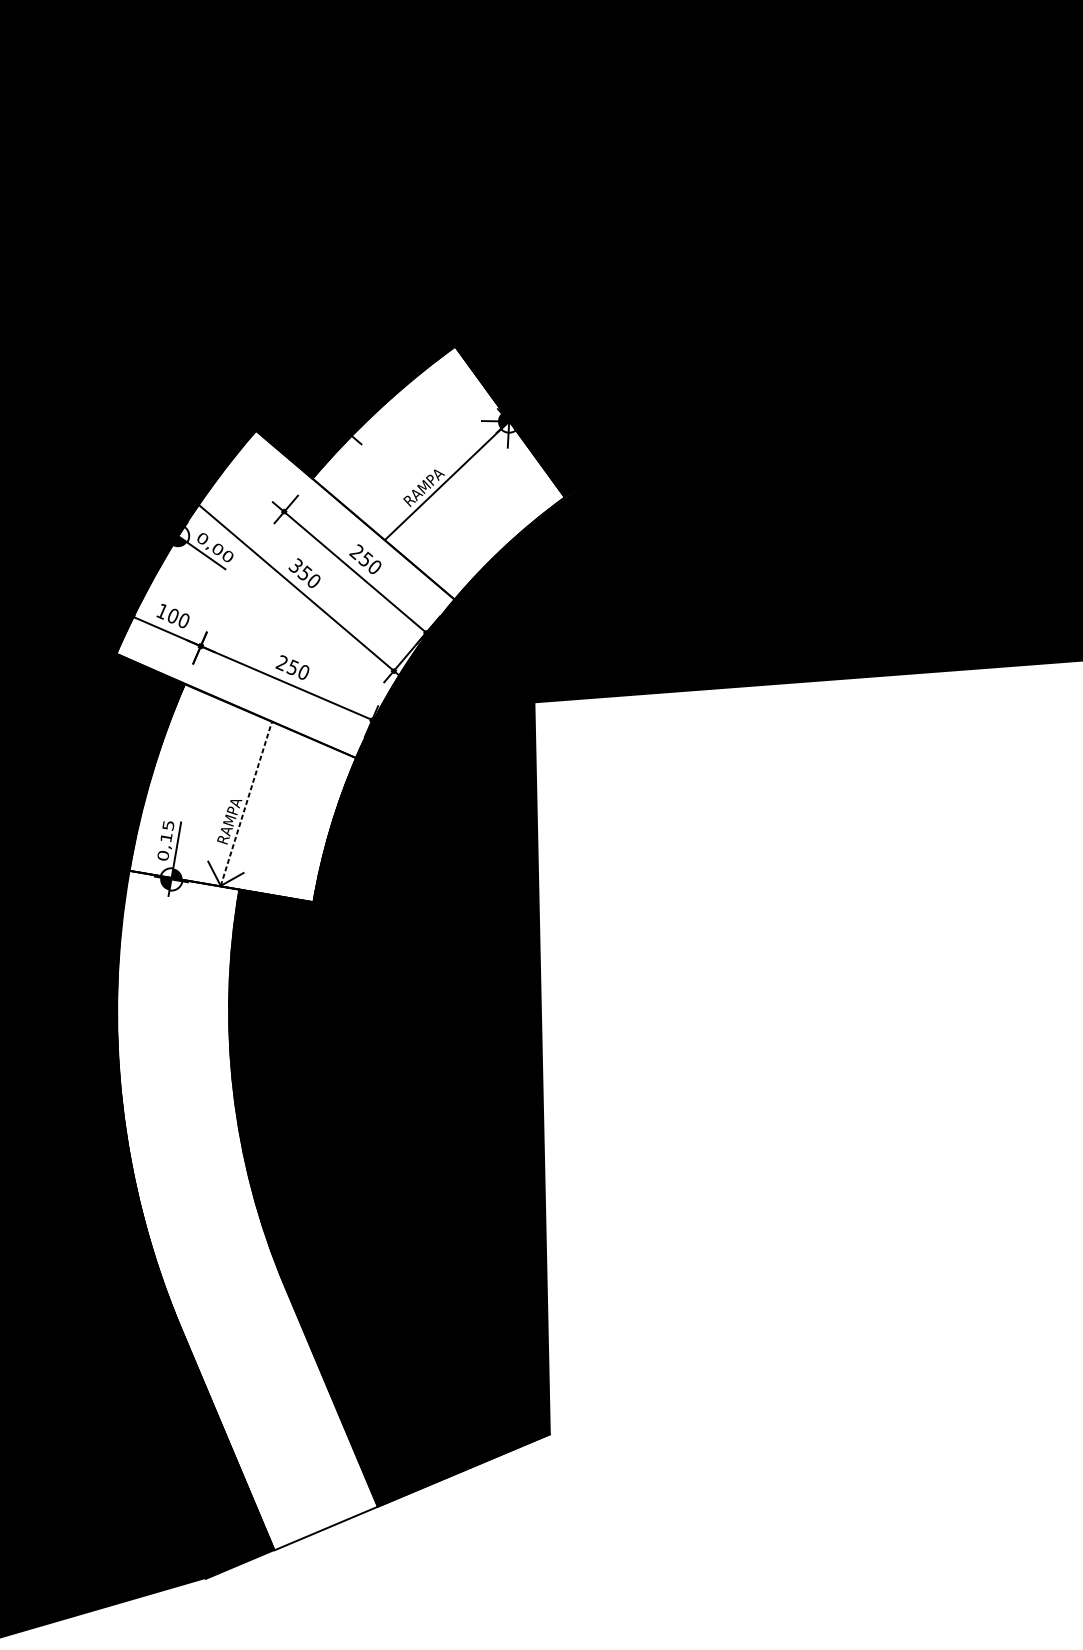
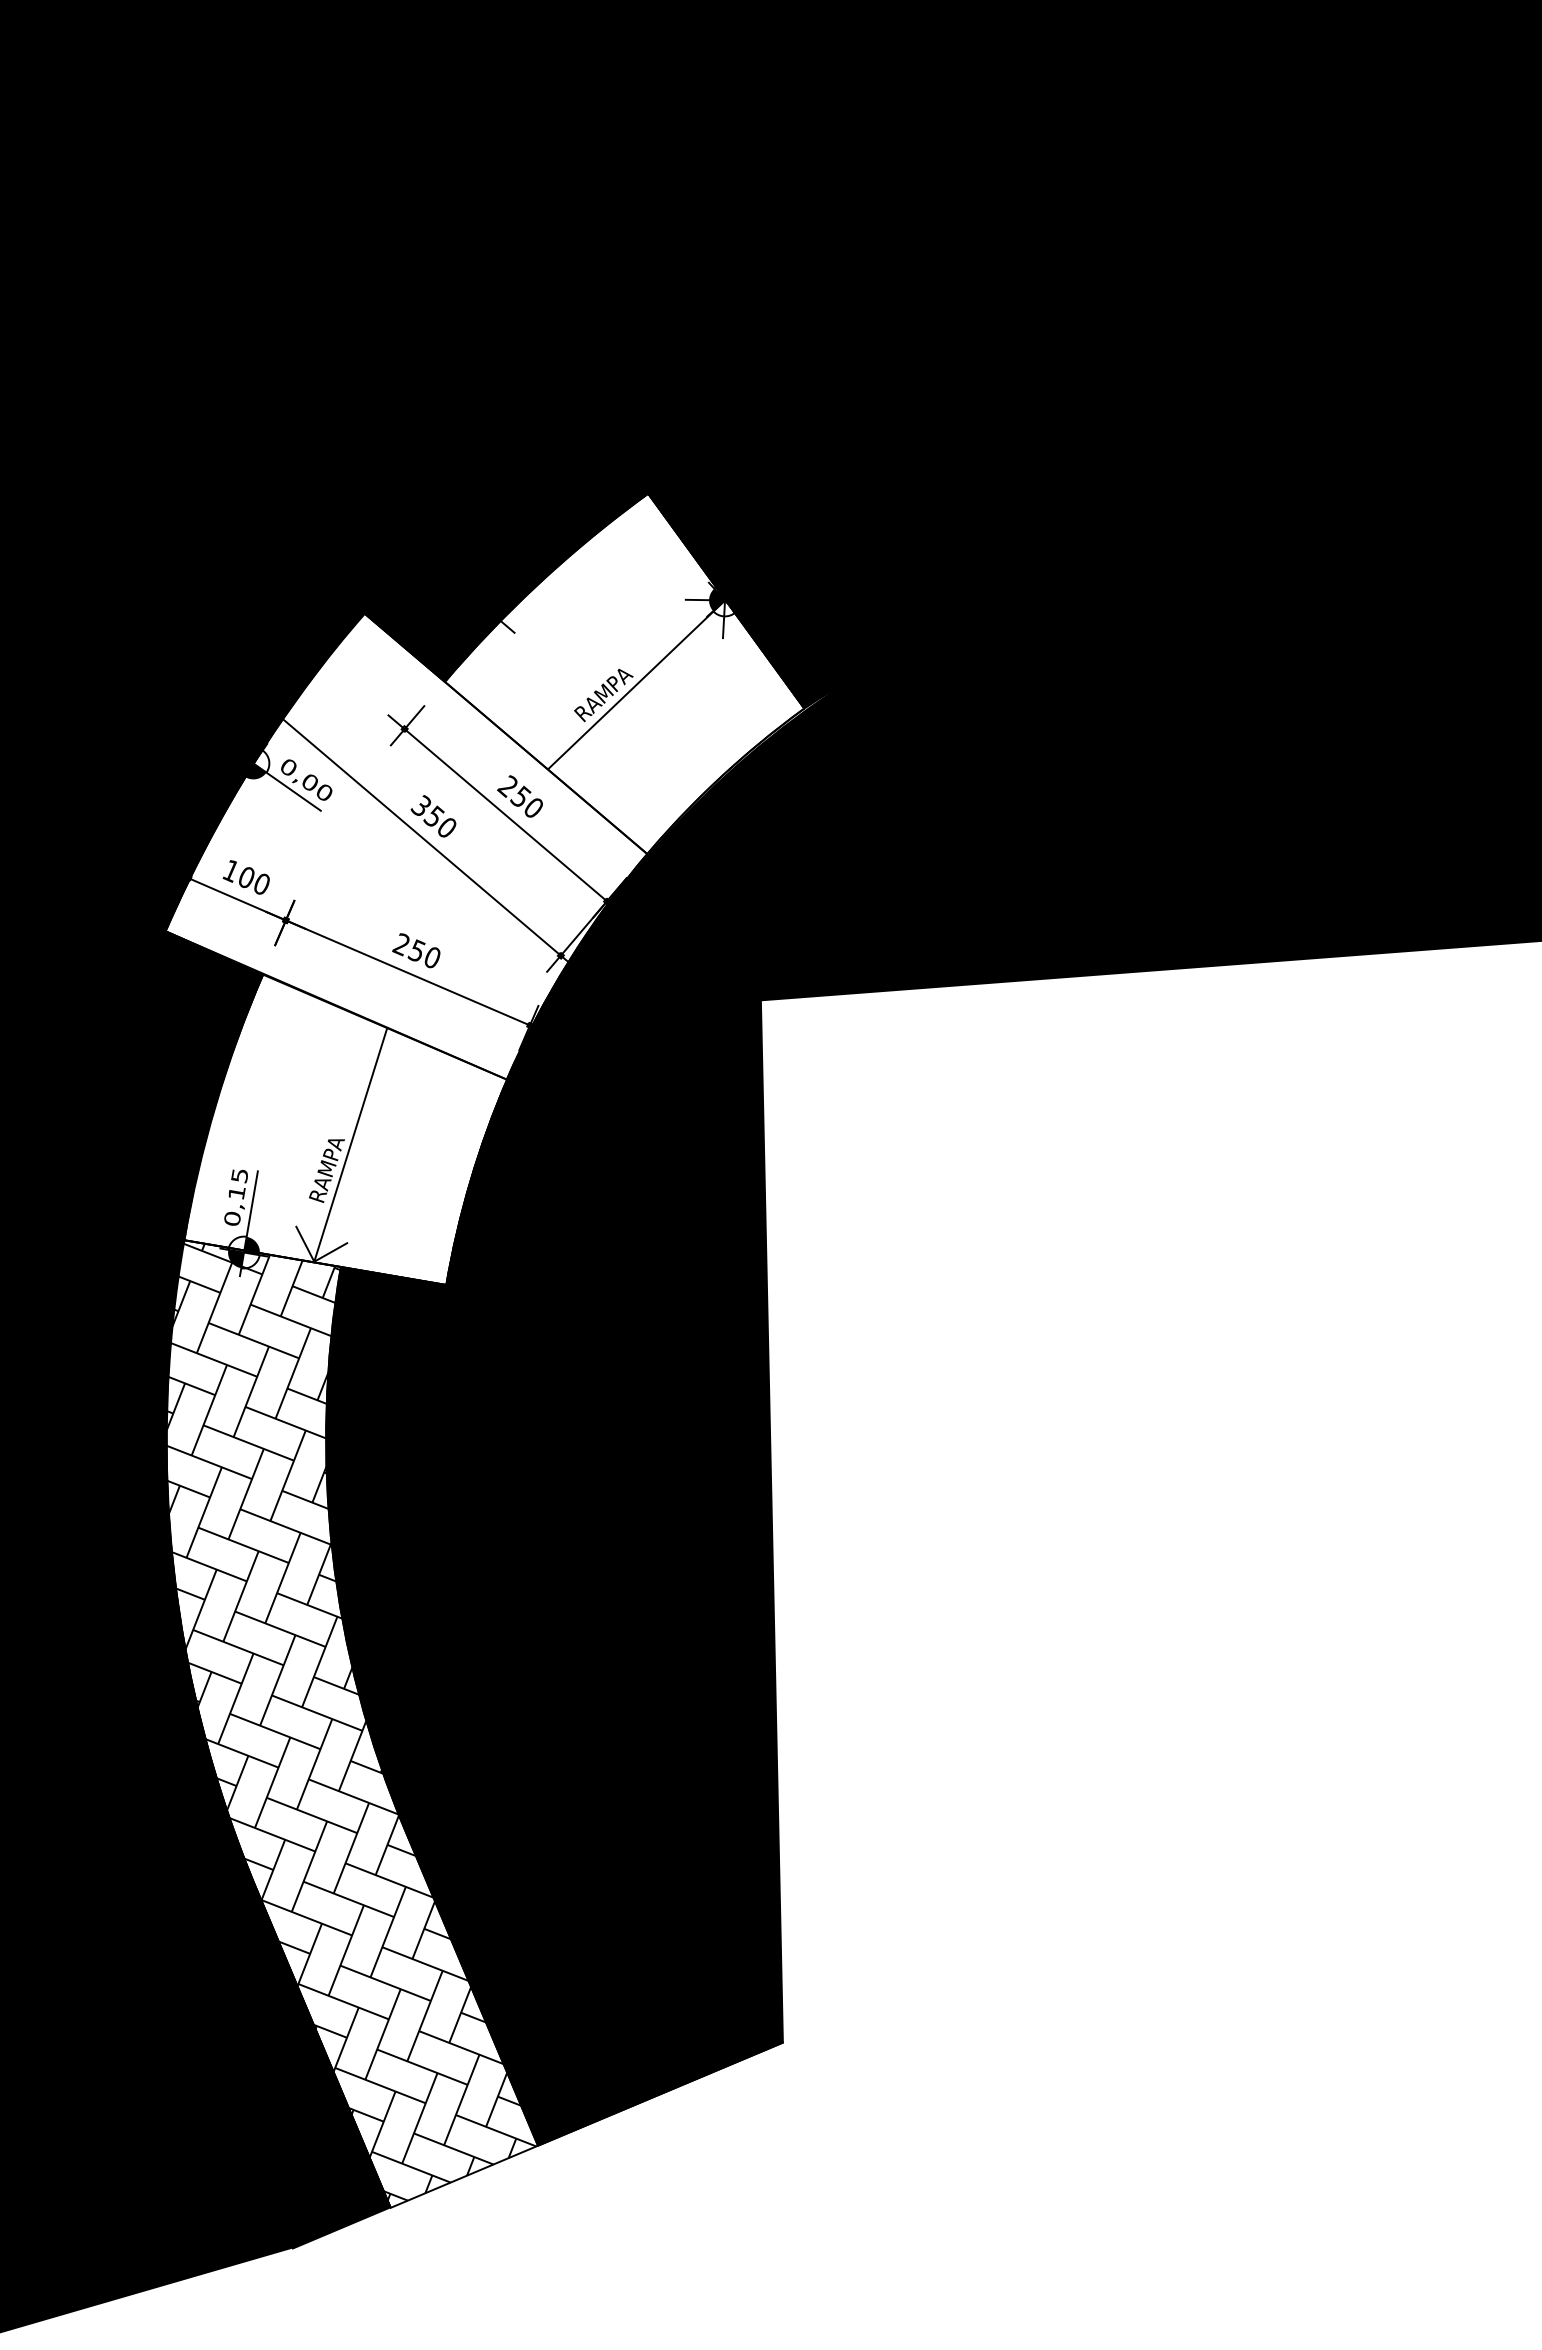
line: (246, 802) -> (351, 1143), dashed -> solid
hatch: (246, 1208) -> (351, 1721), added

